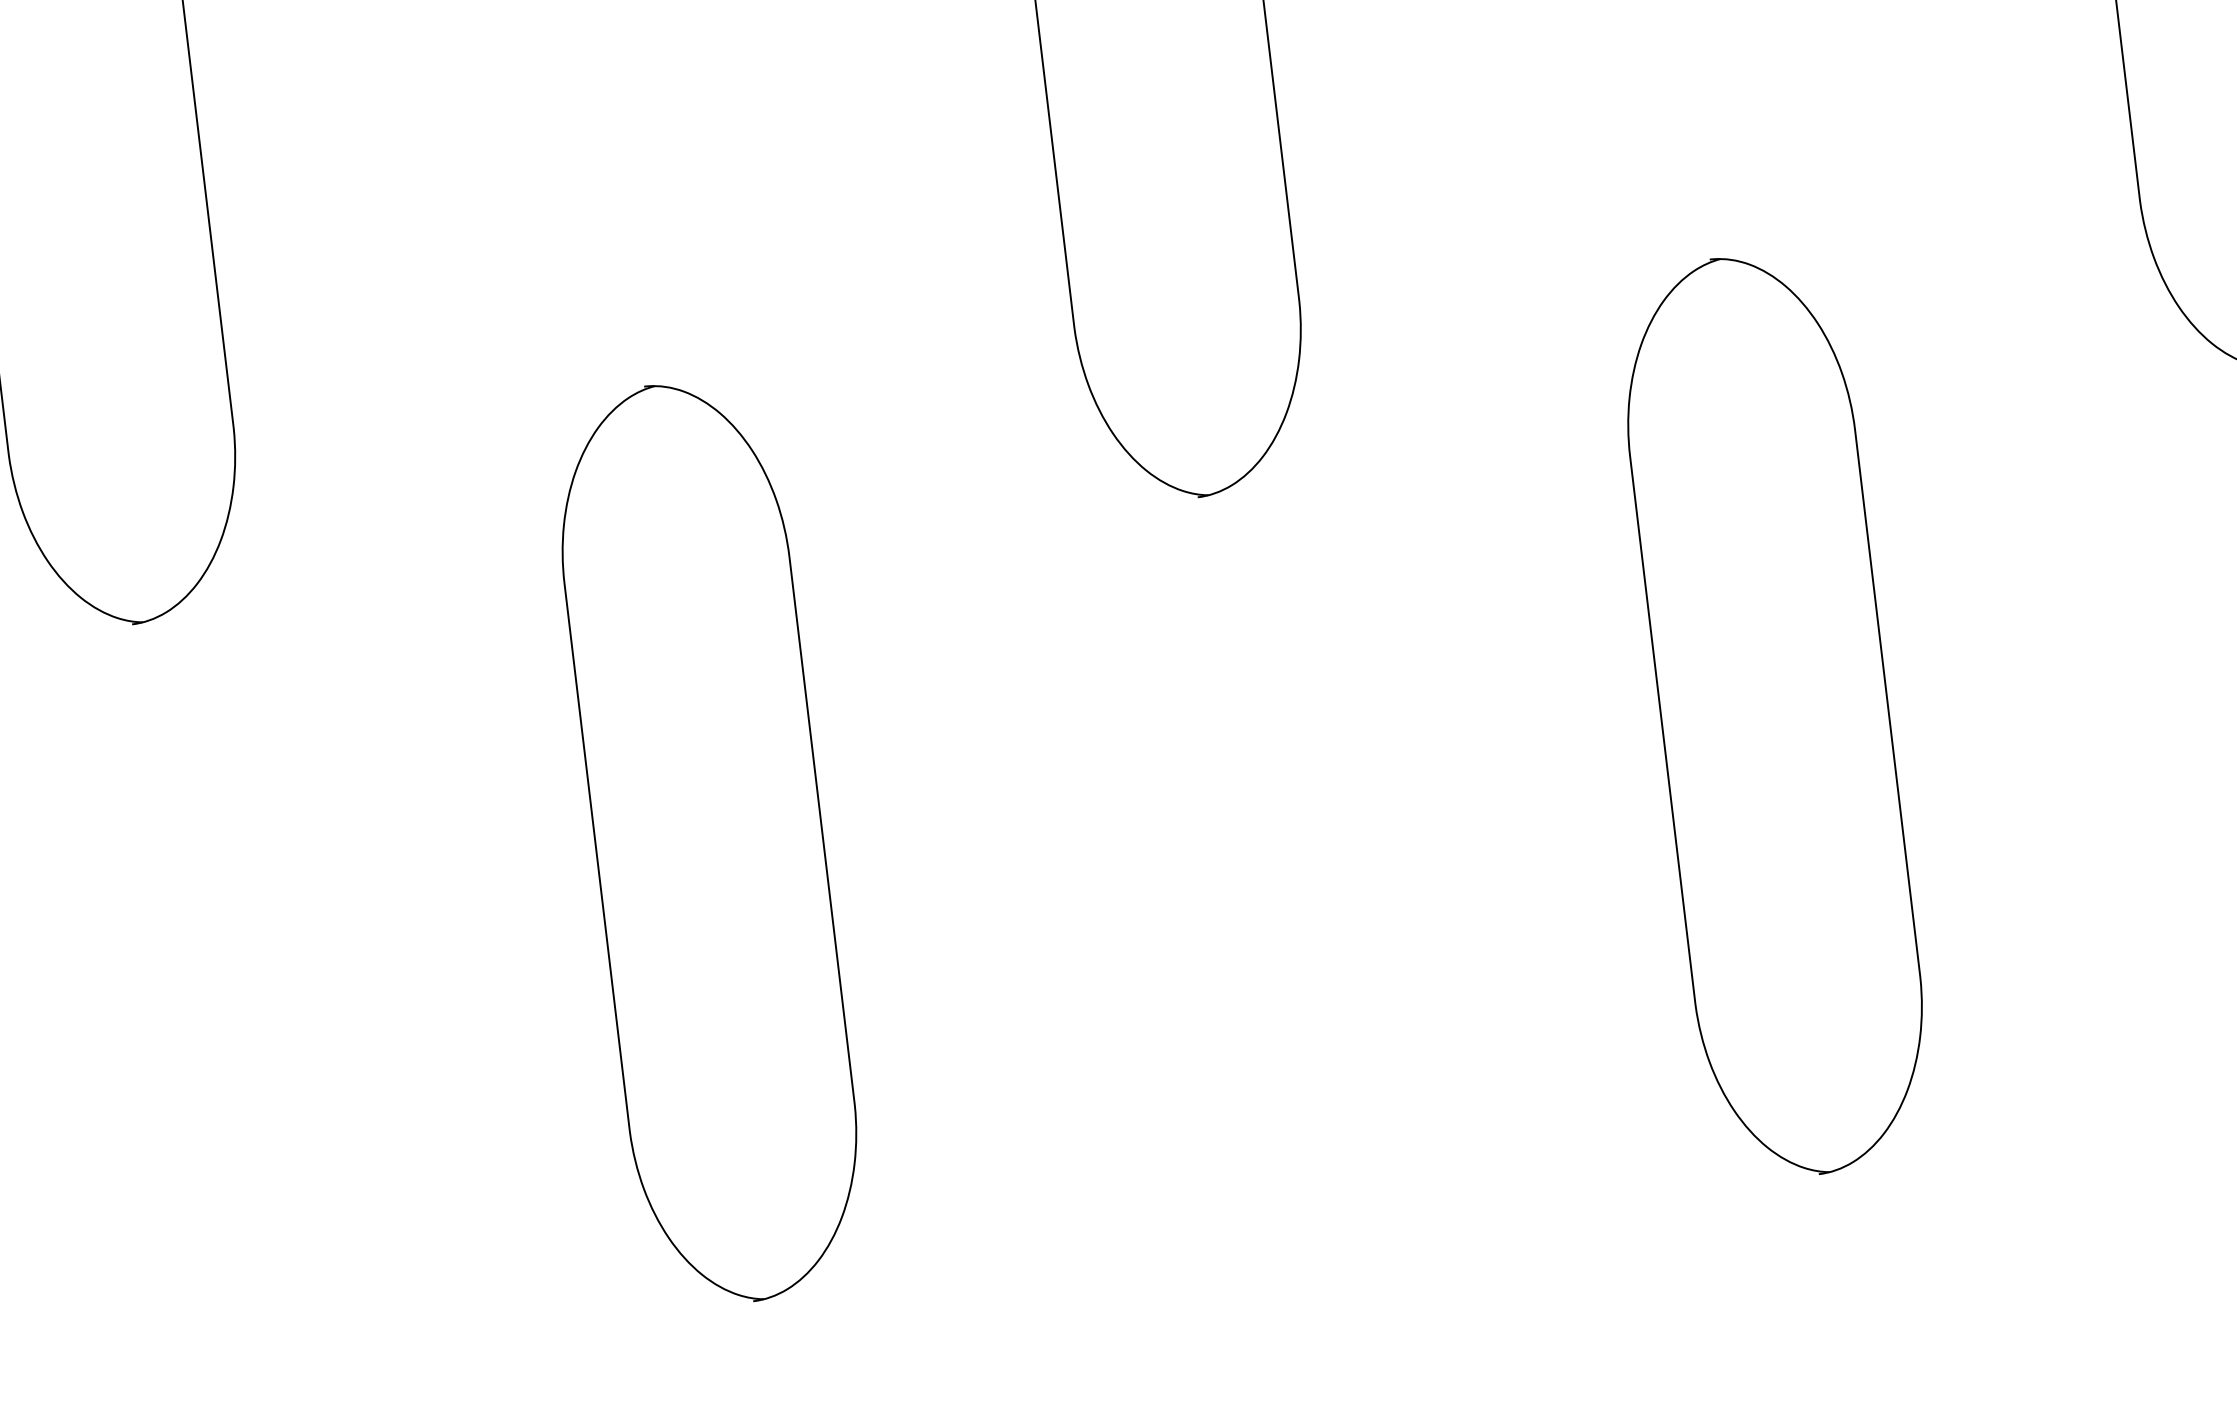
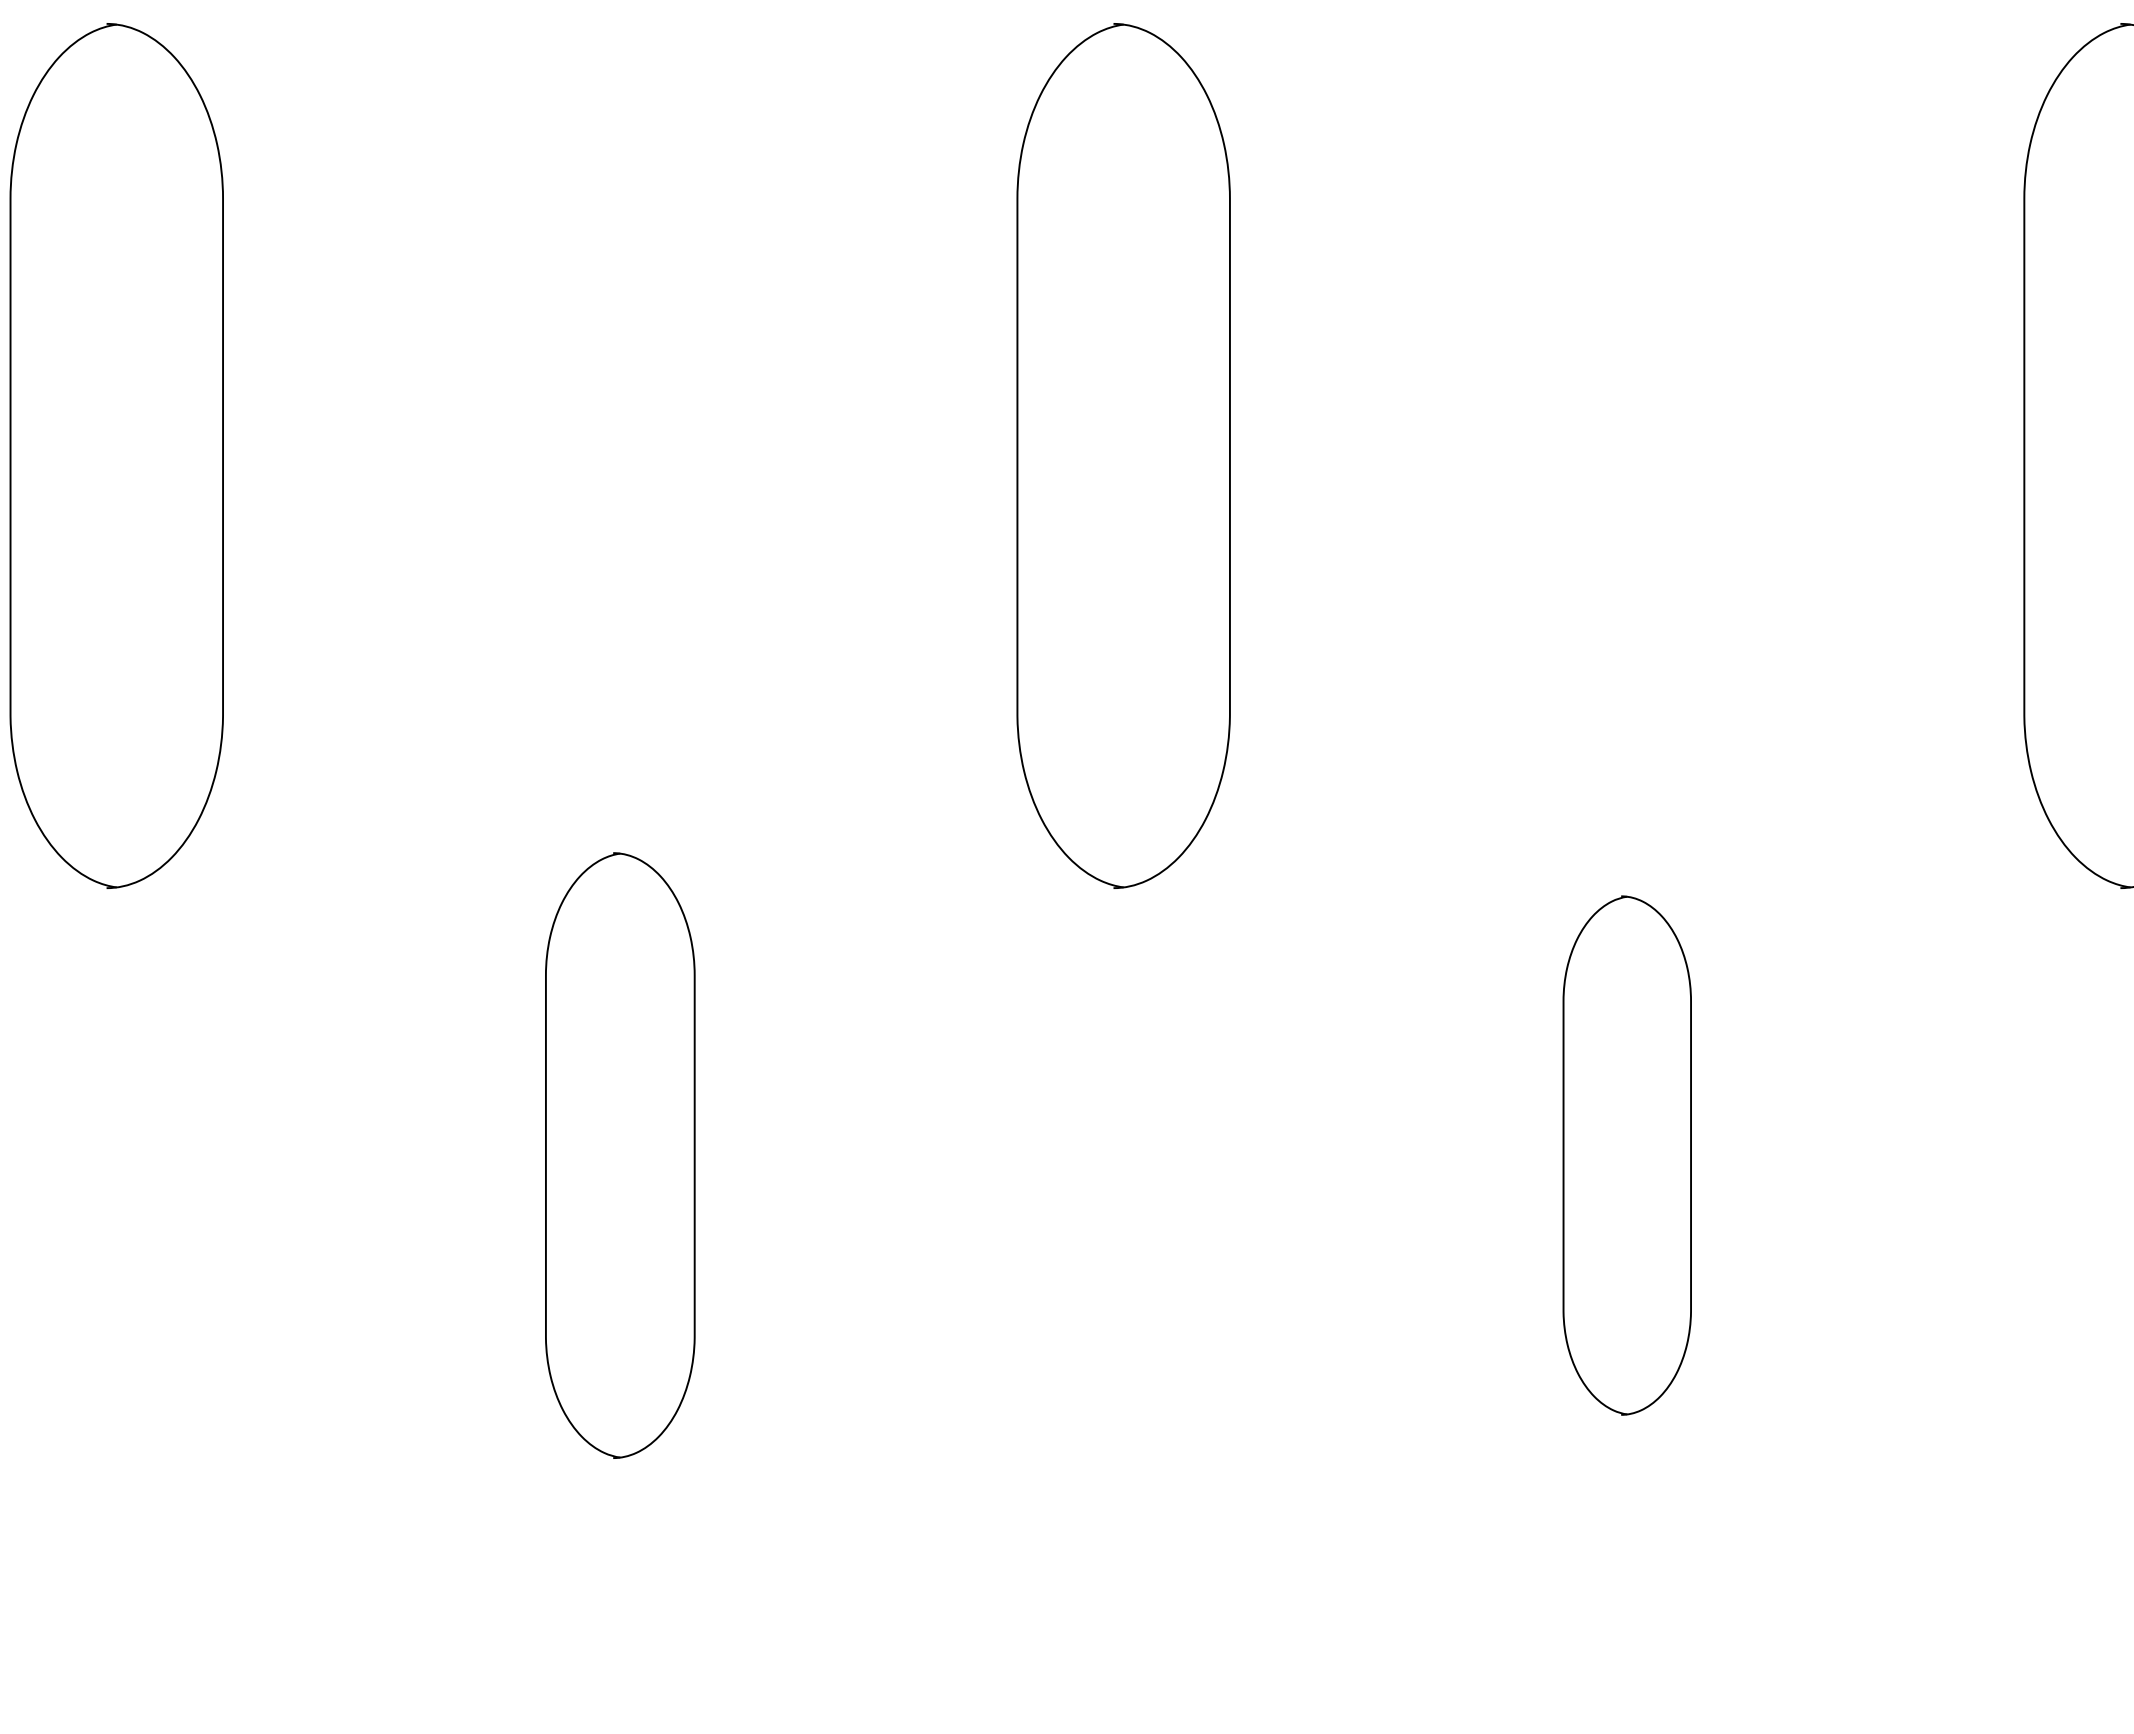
part: (1775, 715) -> (1627, 1155), size x0.6
part: (709, 842) -> (620, 1155), size x0.7

